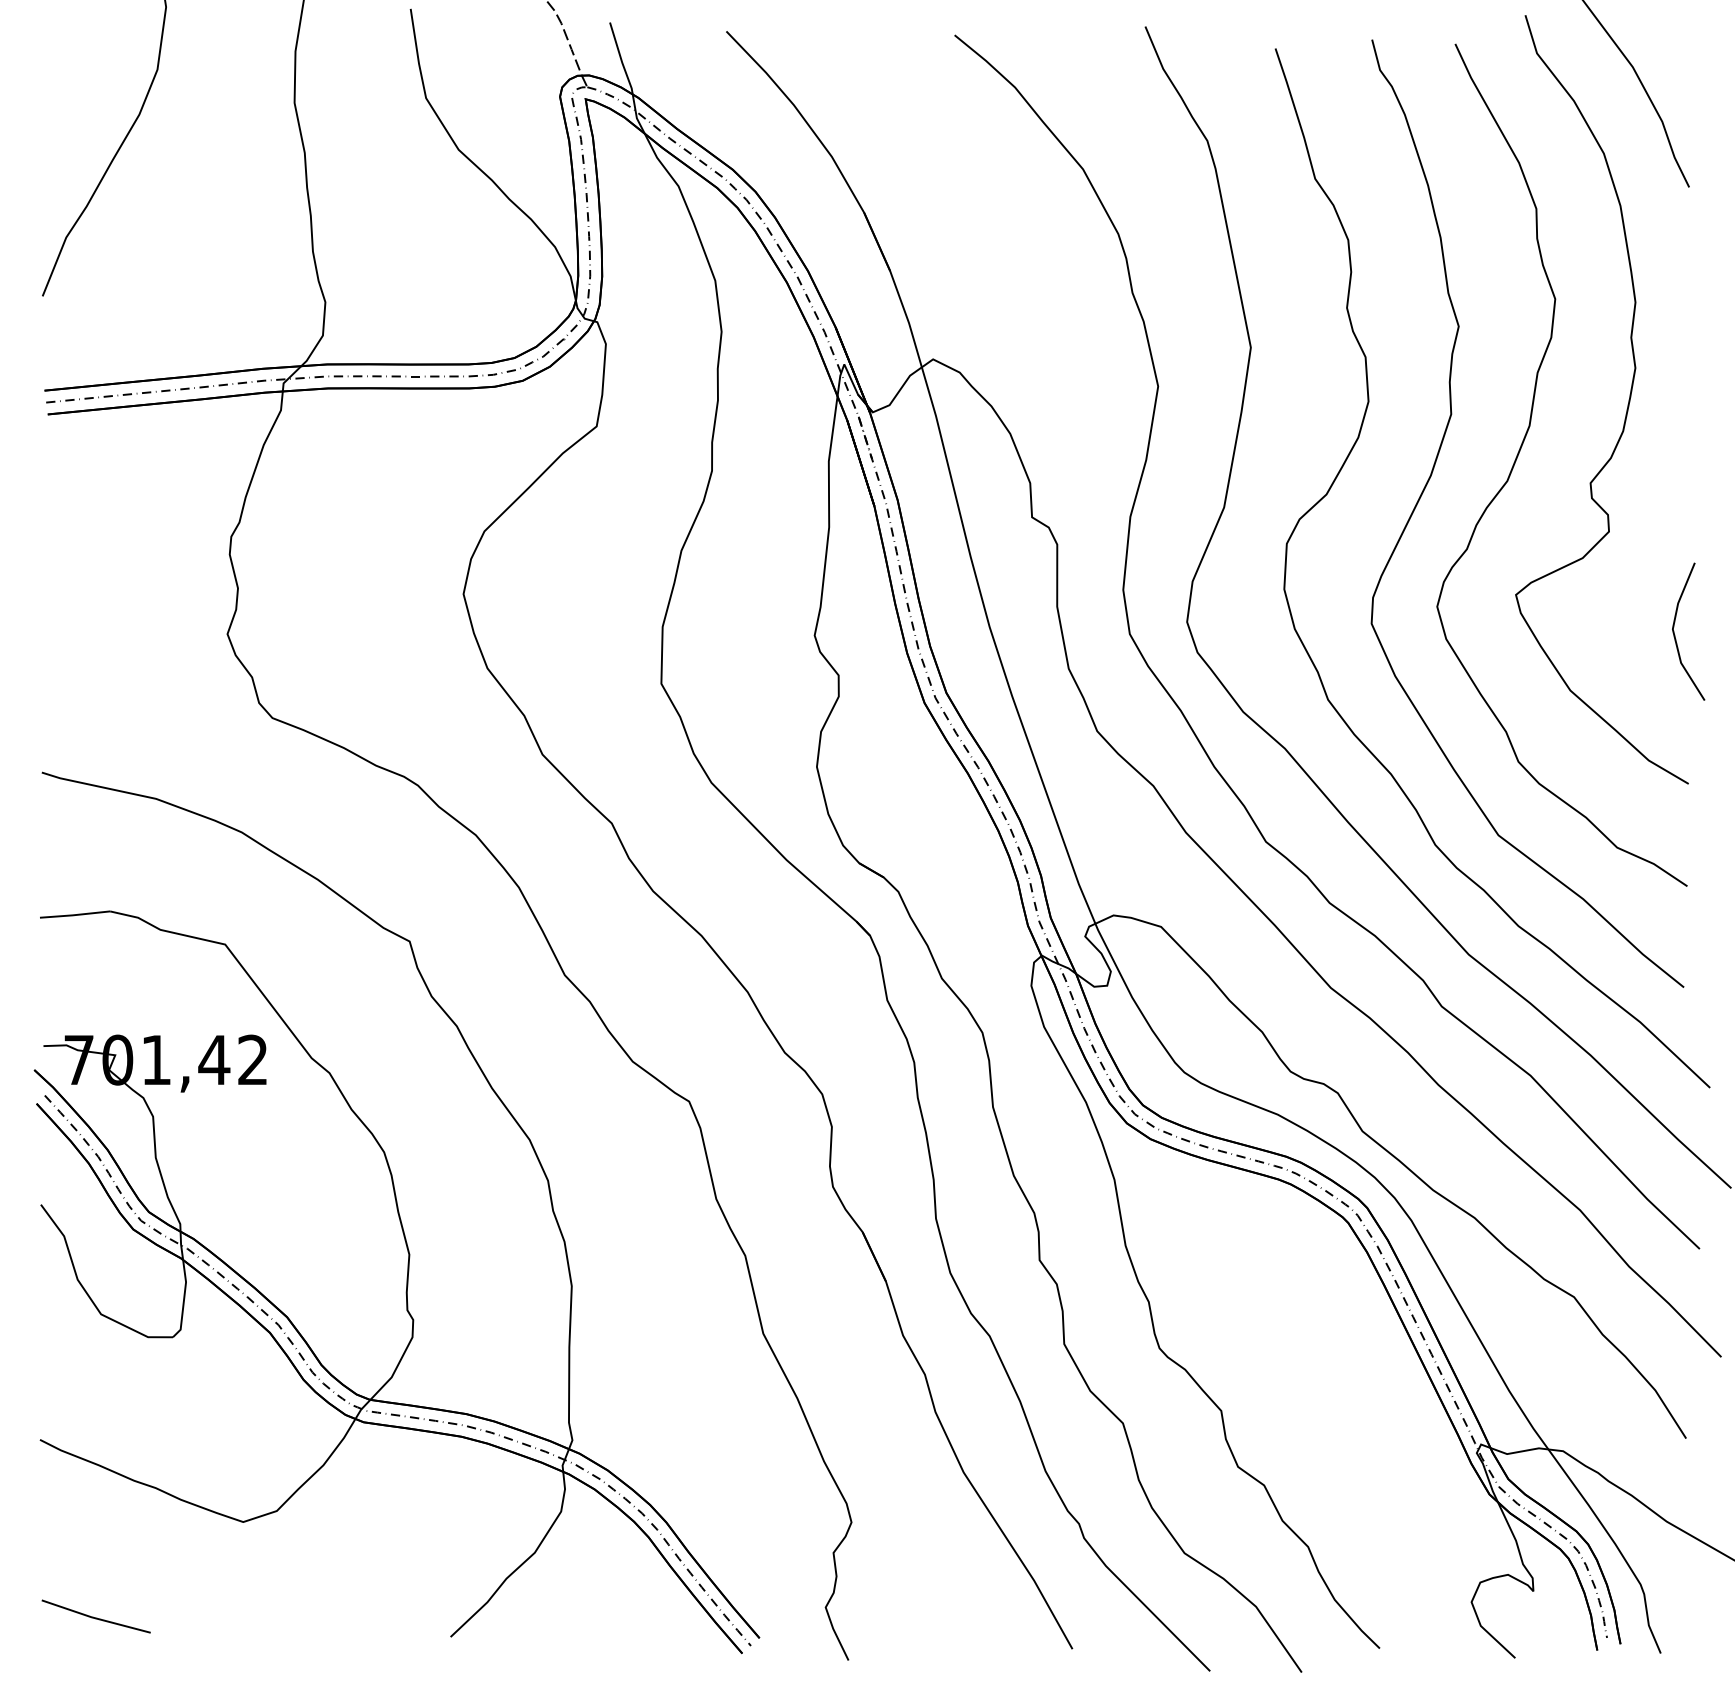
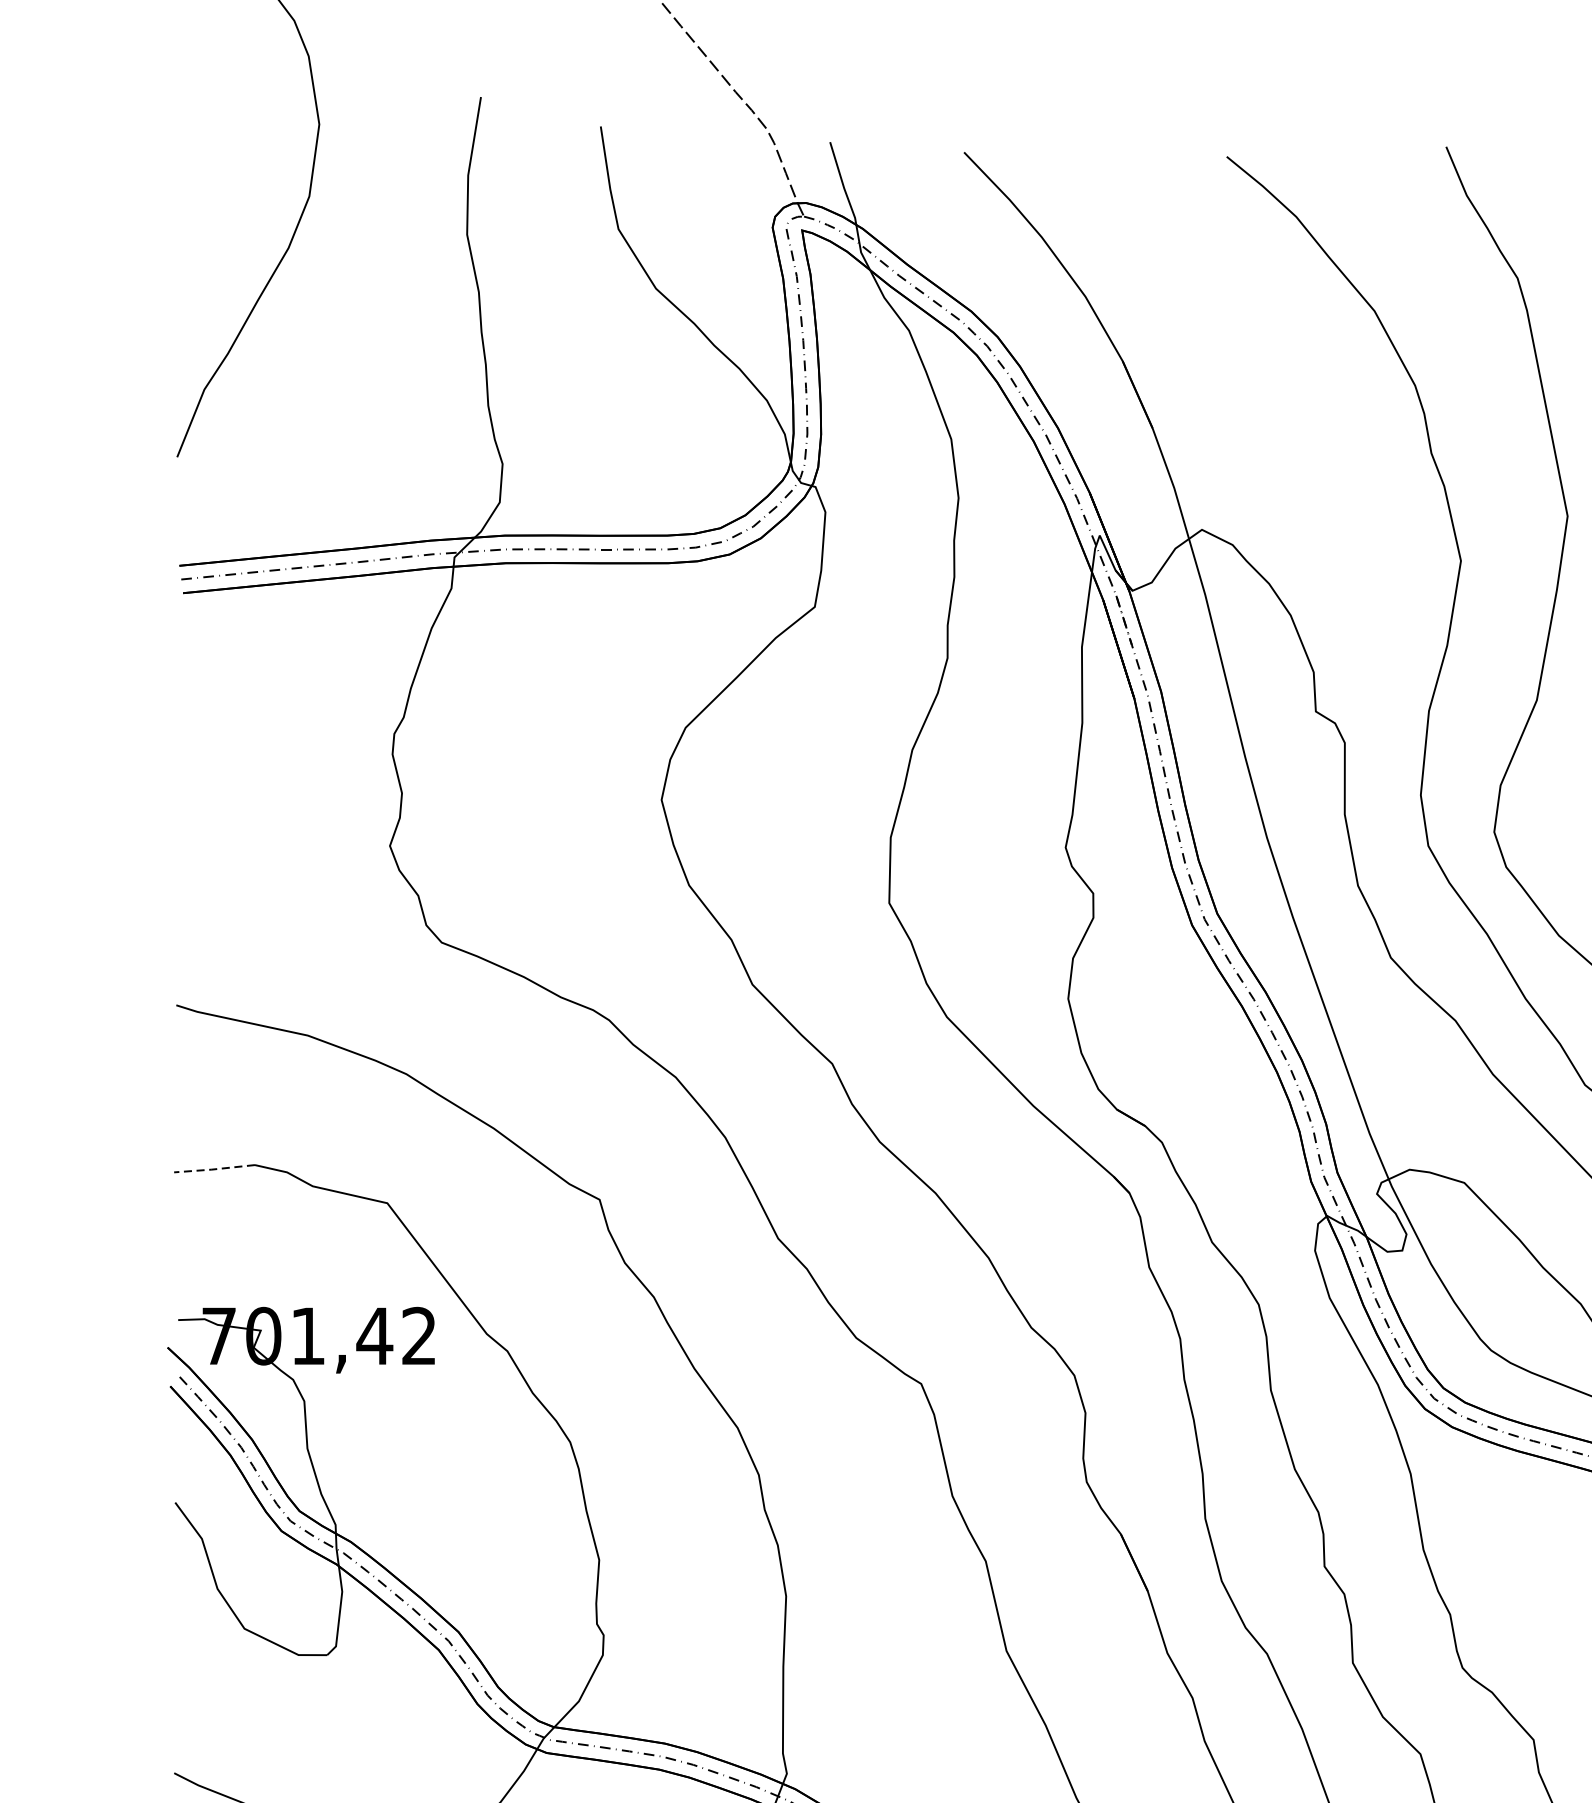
line: (74, 915) -> (213, 1169), solid -> dashed

